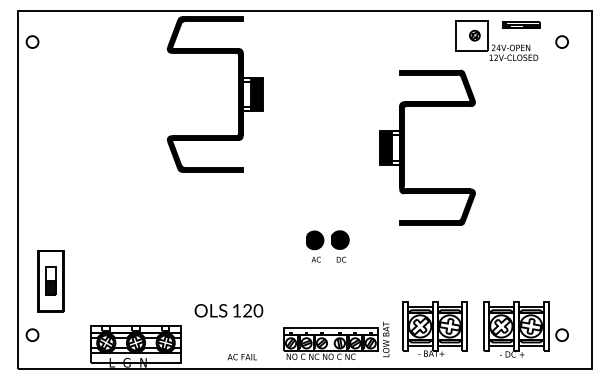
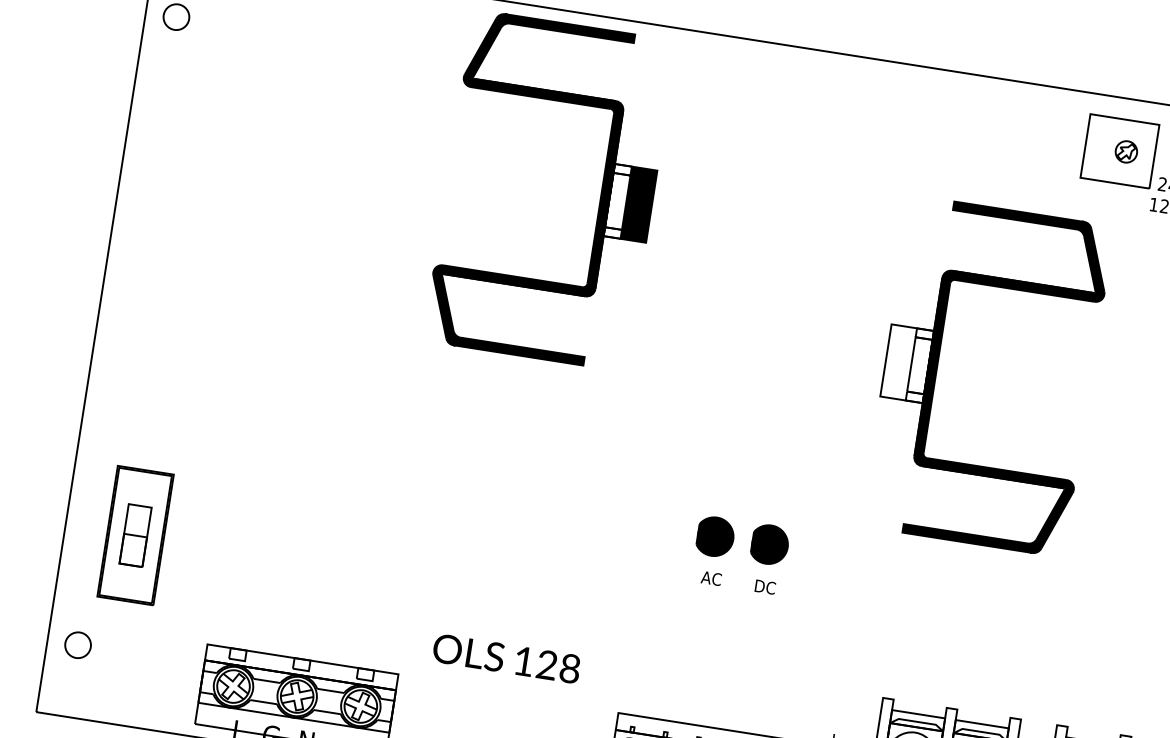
fill: (386, 147) -> (899, 361), removed
hatch: (50, 288) -> (132, 551), removed
text: (258, 311) -> (570, 670), 120 -> 128

